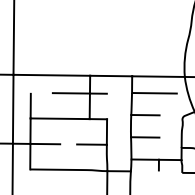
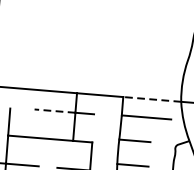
line: (158, 76) -> (152, 99), solid -> dashed
line: (71, 93) -> (55, 111), solid -> dashed

